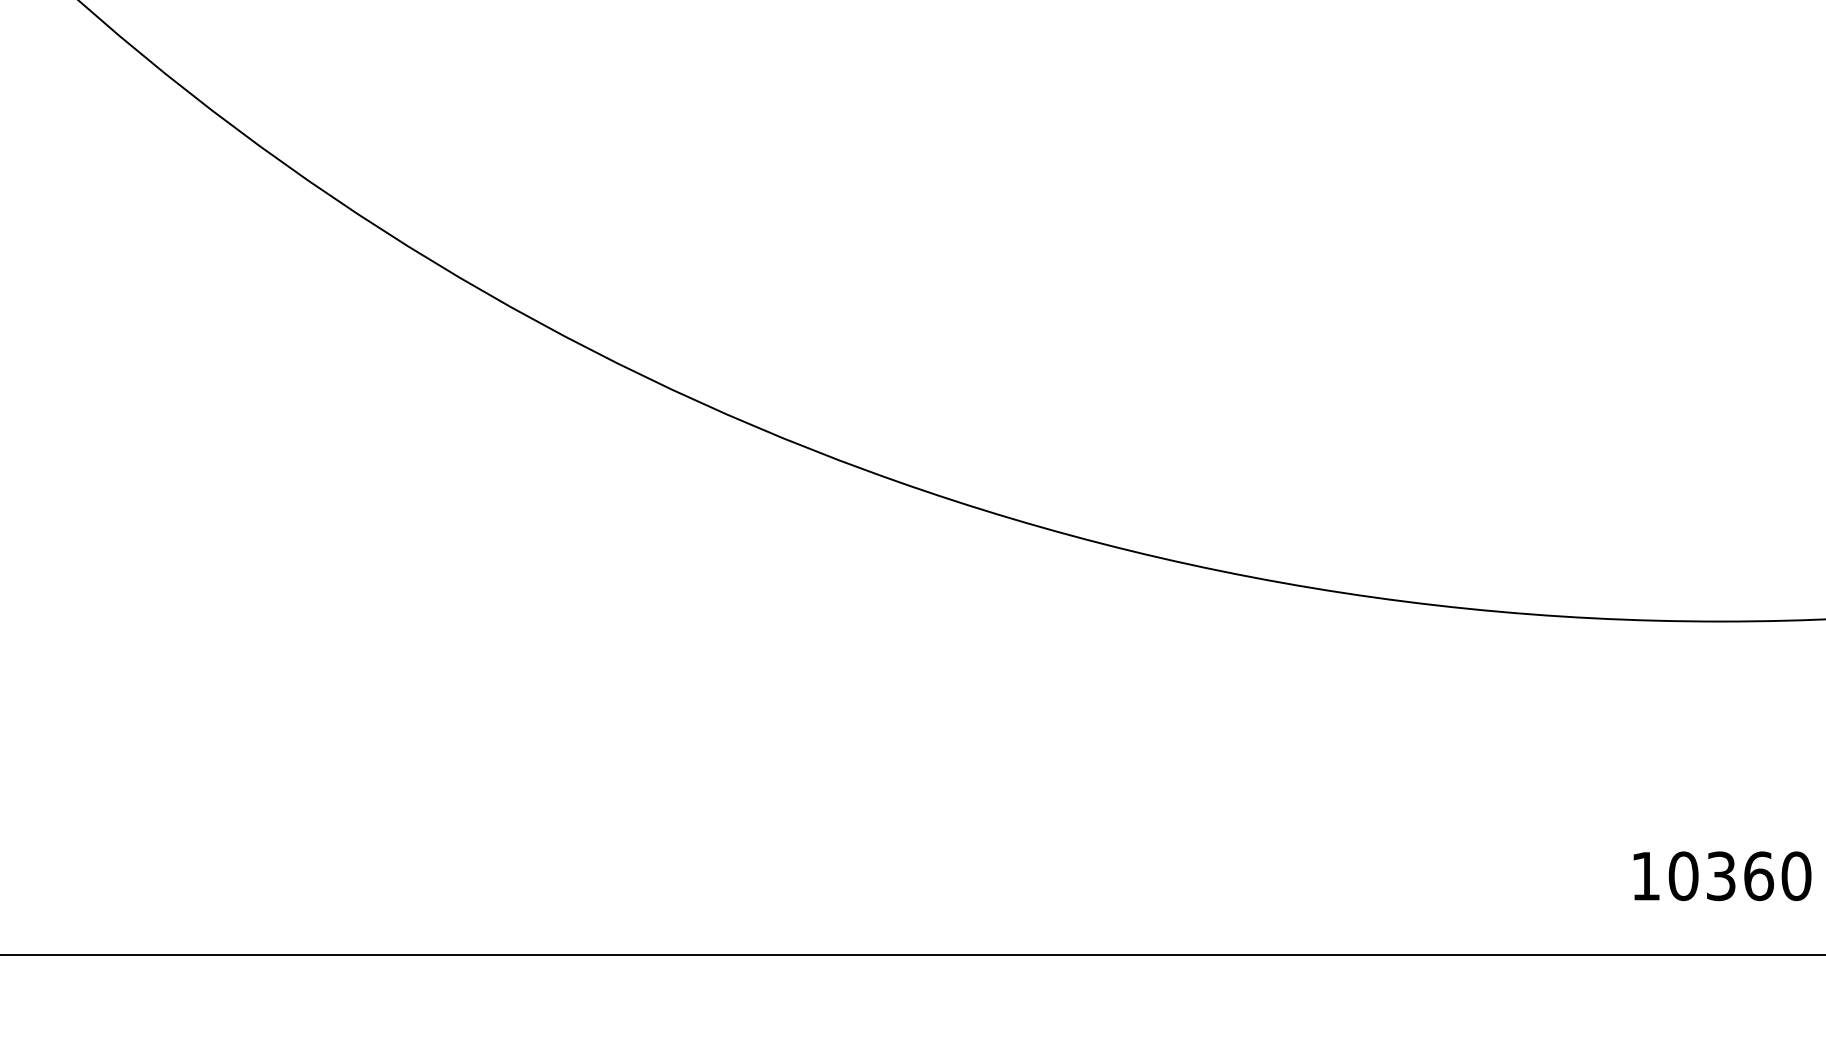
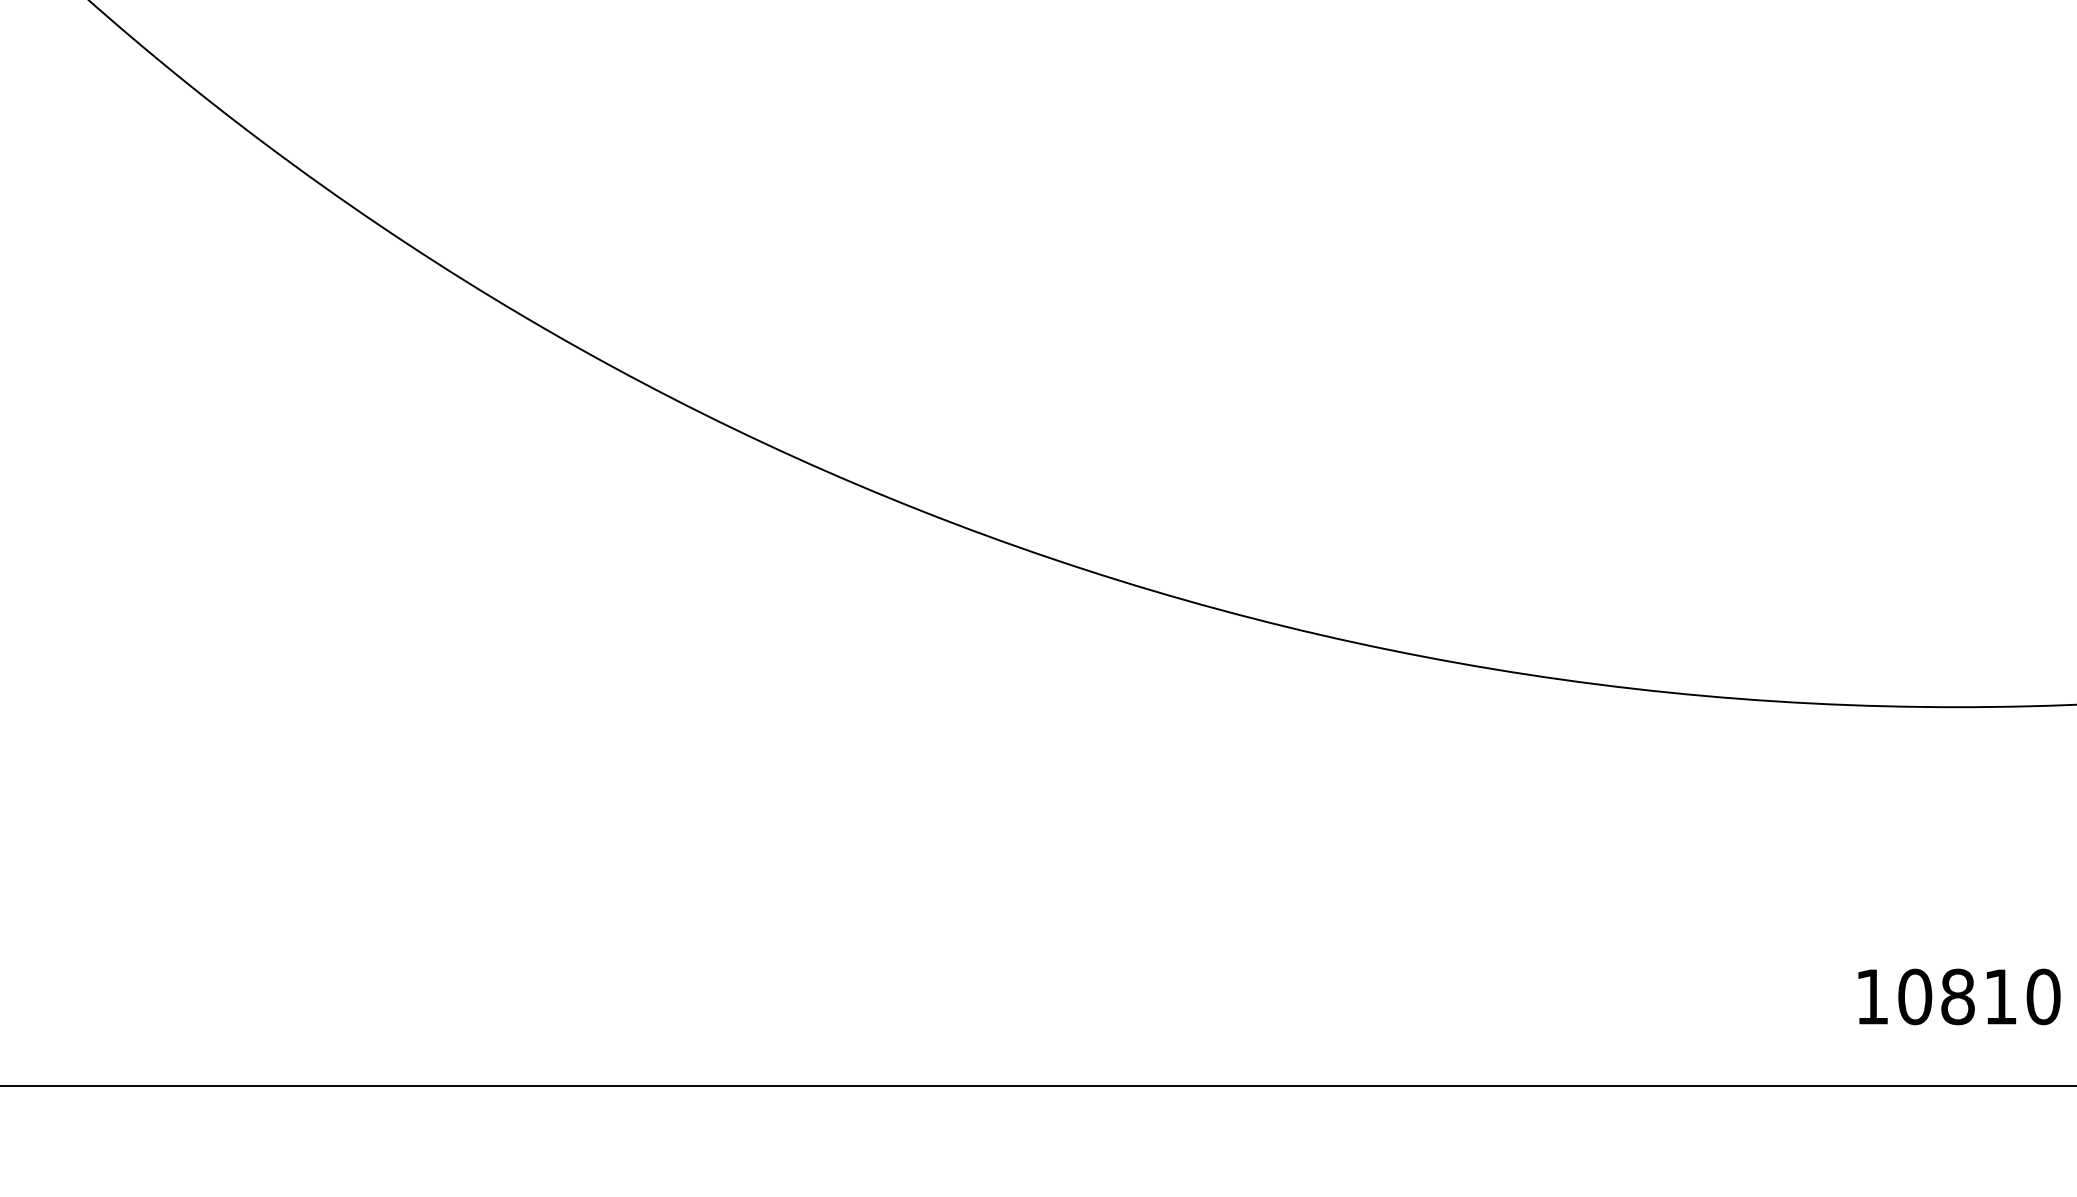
text: (1740, 876) -> (1979, 997), 10360 -> 10810

